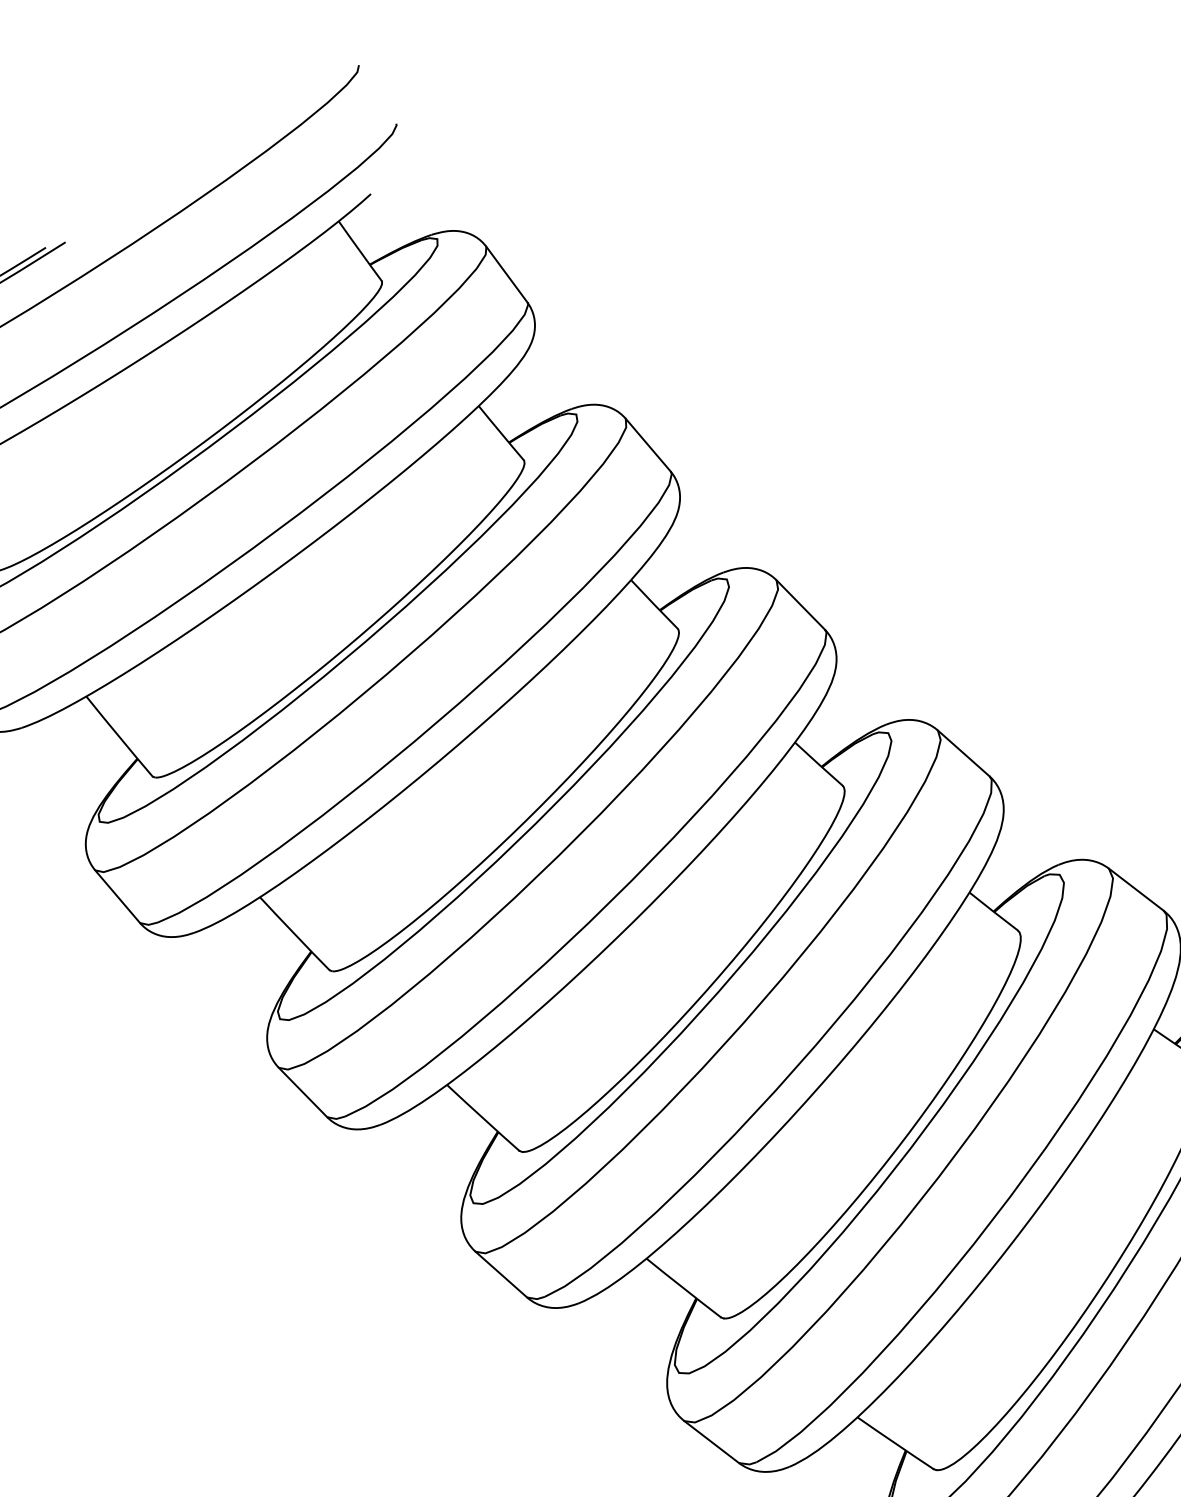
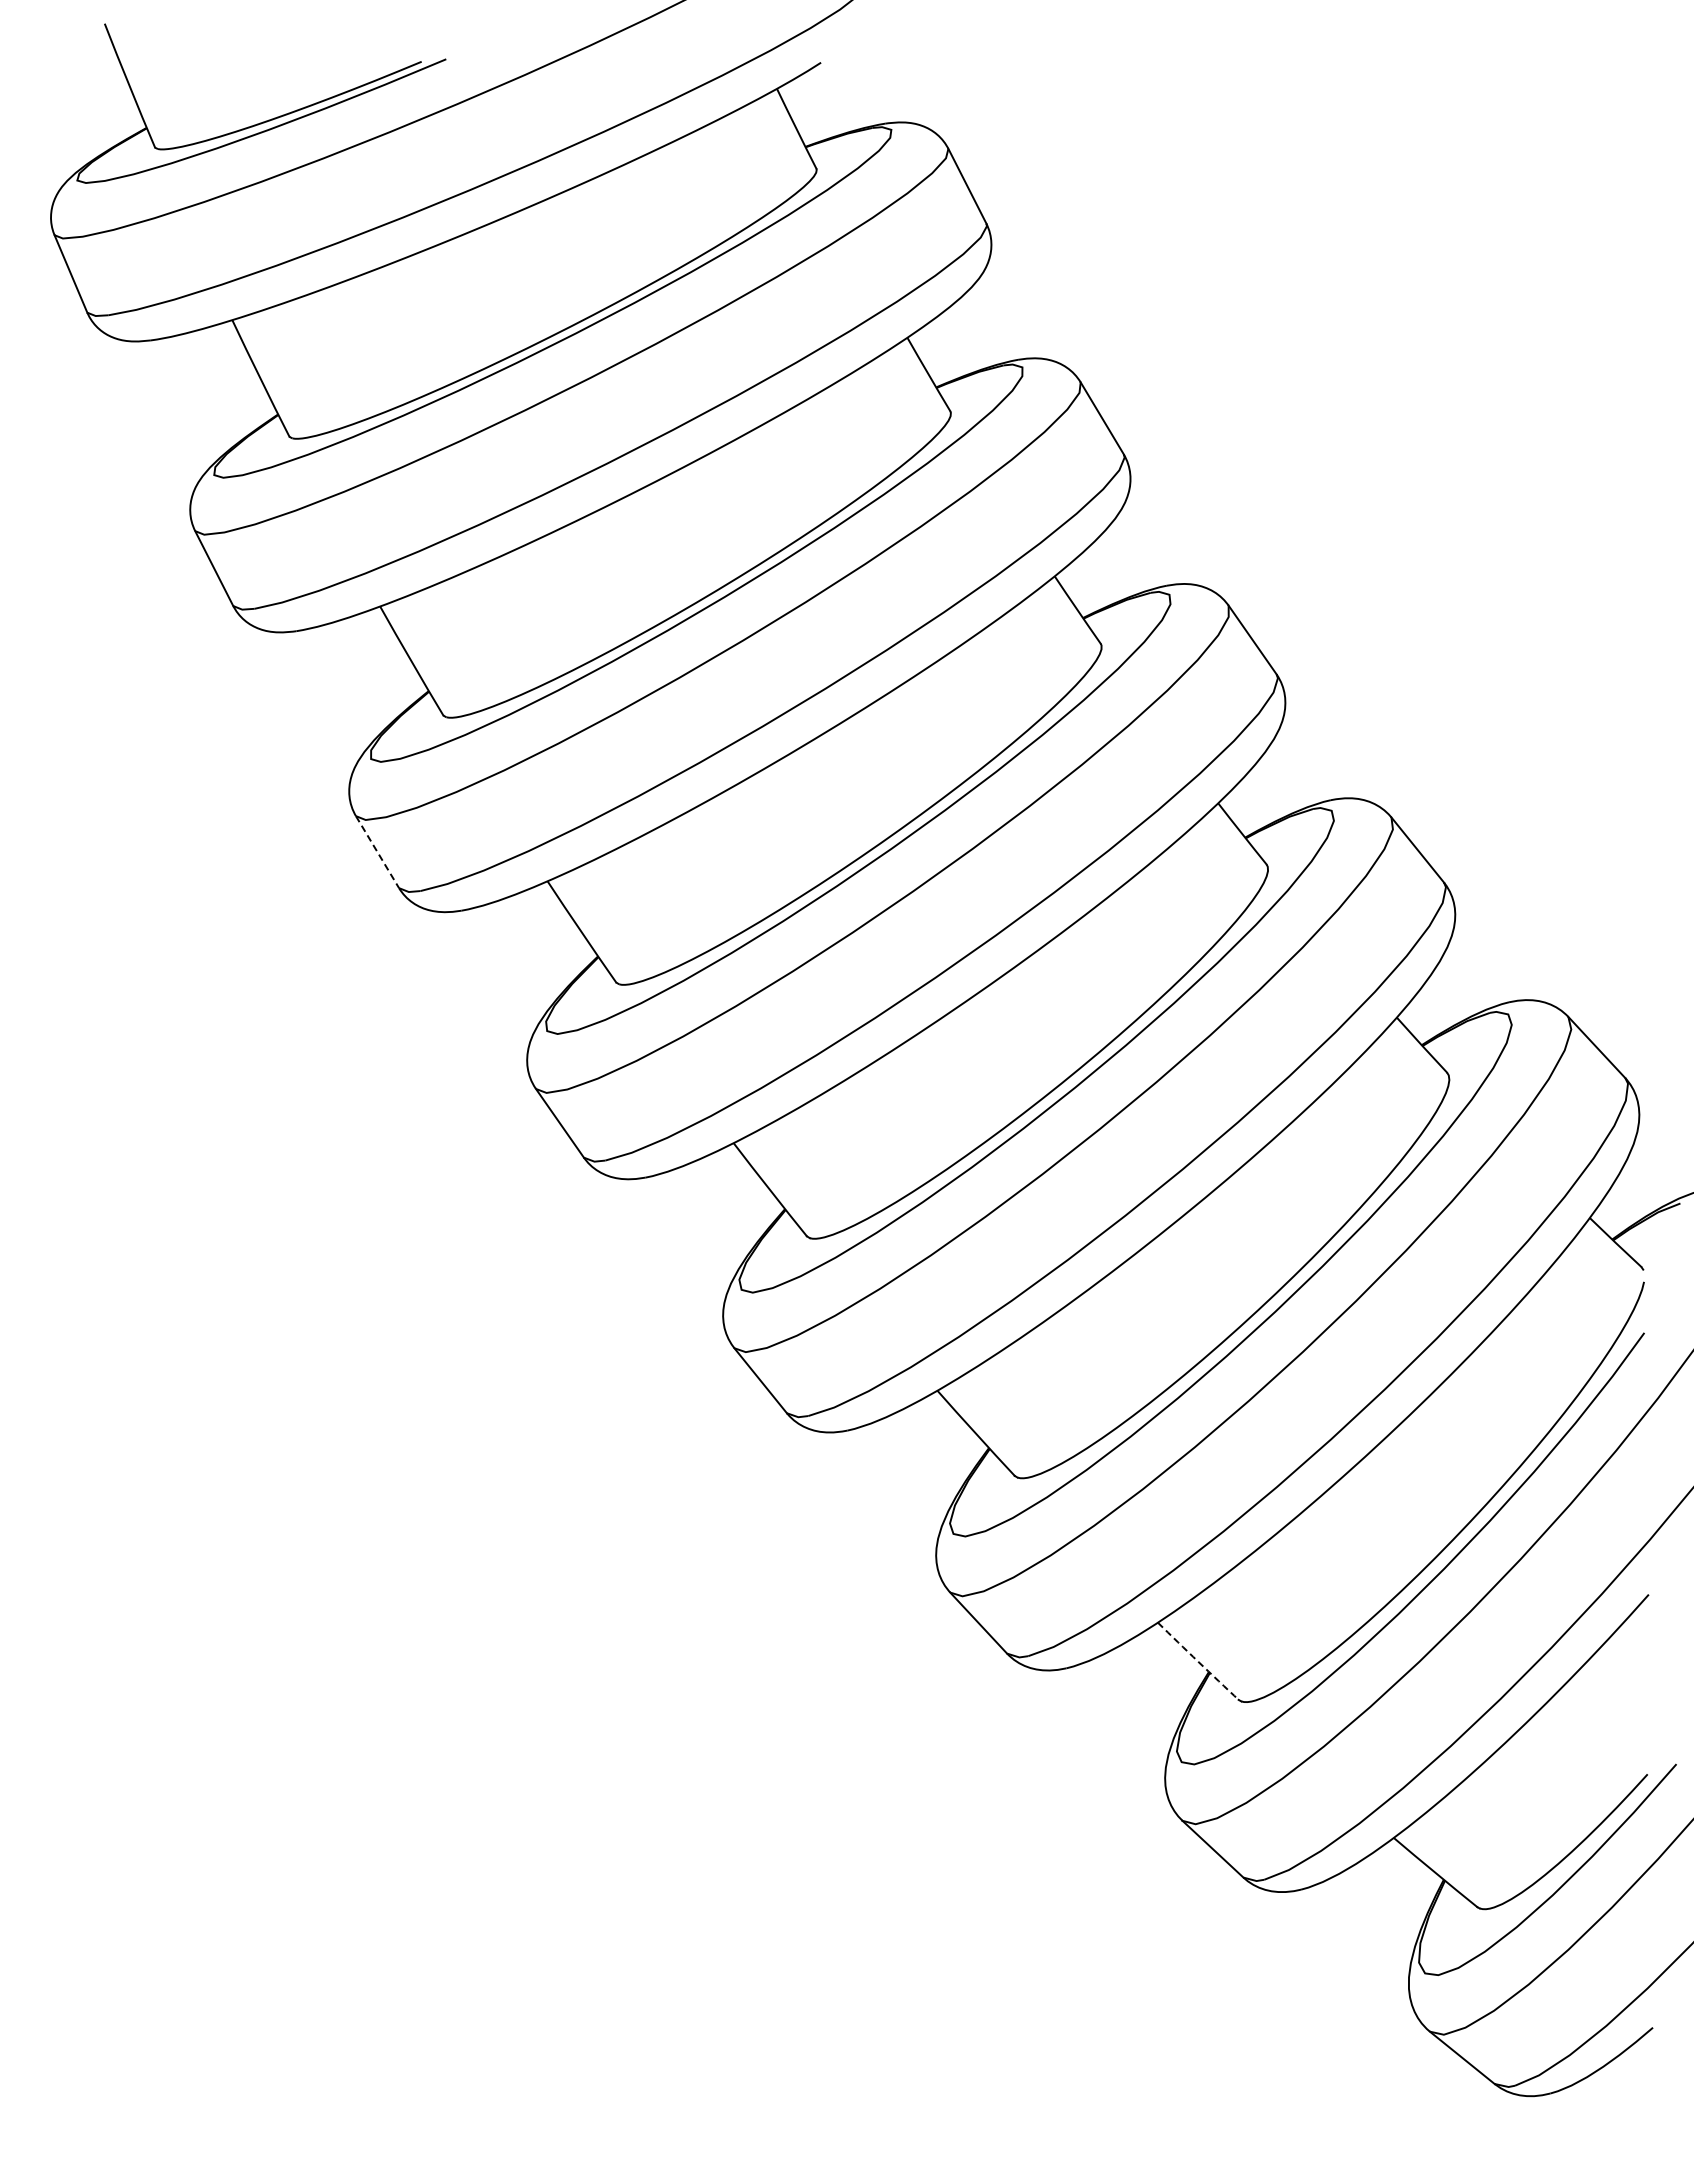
line: (117, 896) -> (377, 852), solid -> dashed
arc: (895, 1443) -> (1198, 1661), solid -> dashed

